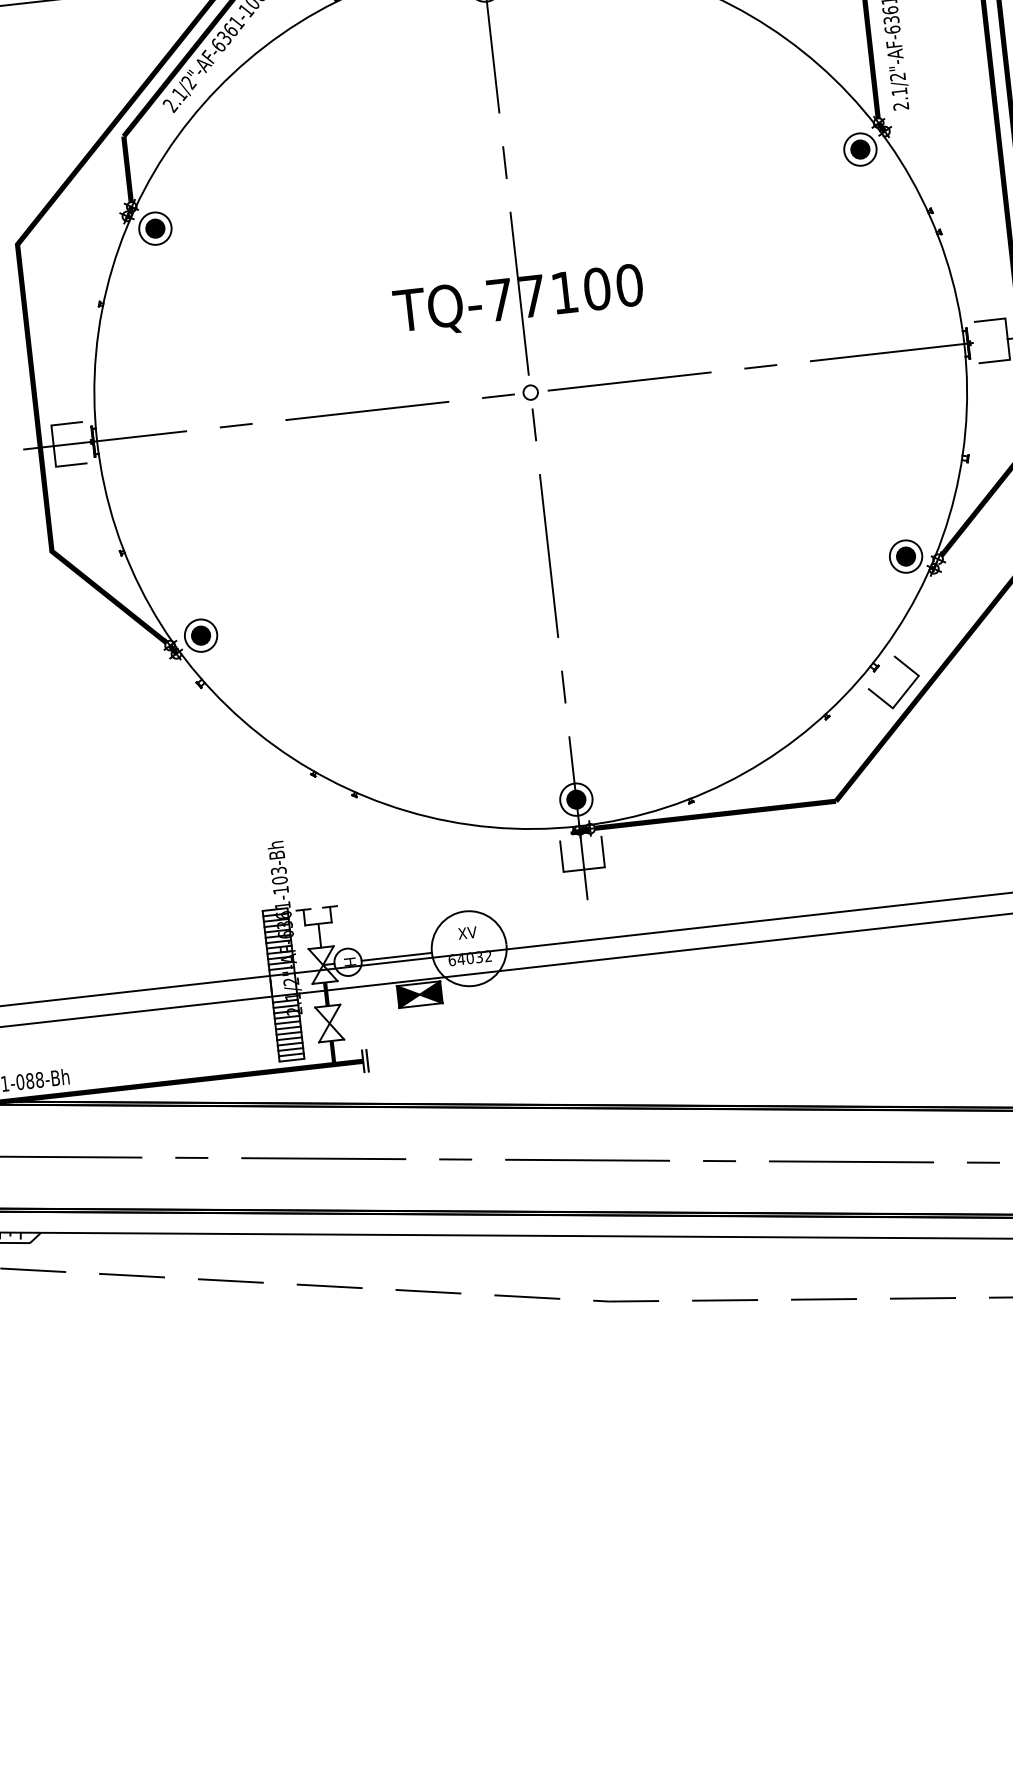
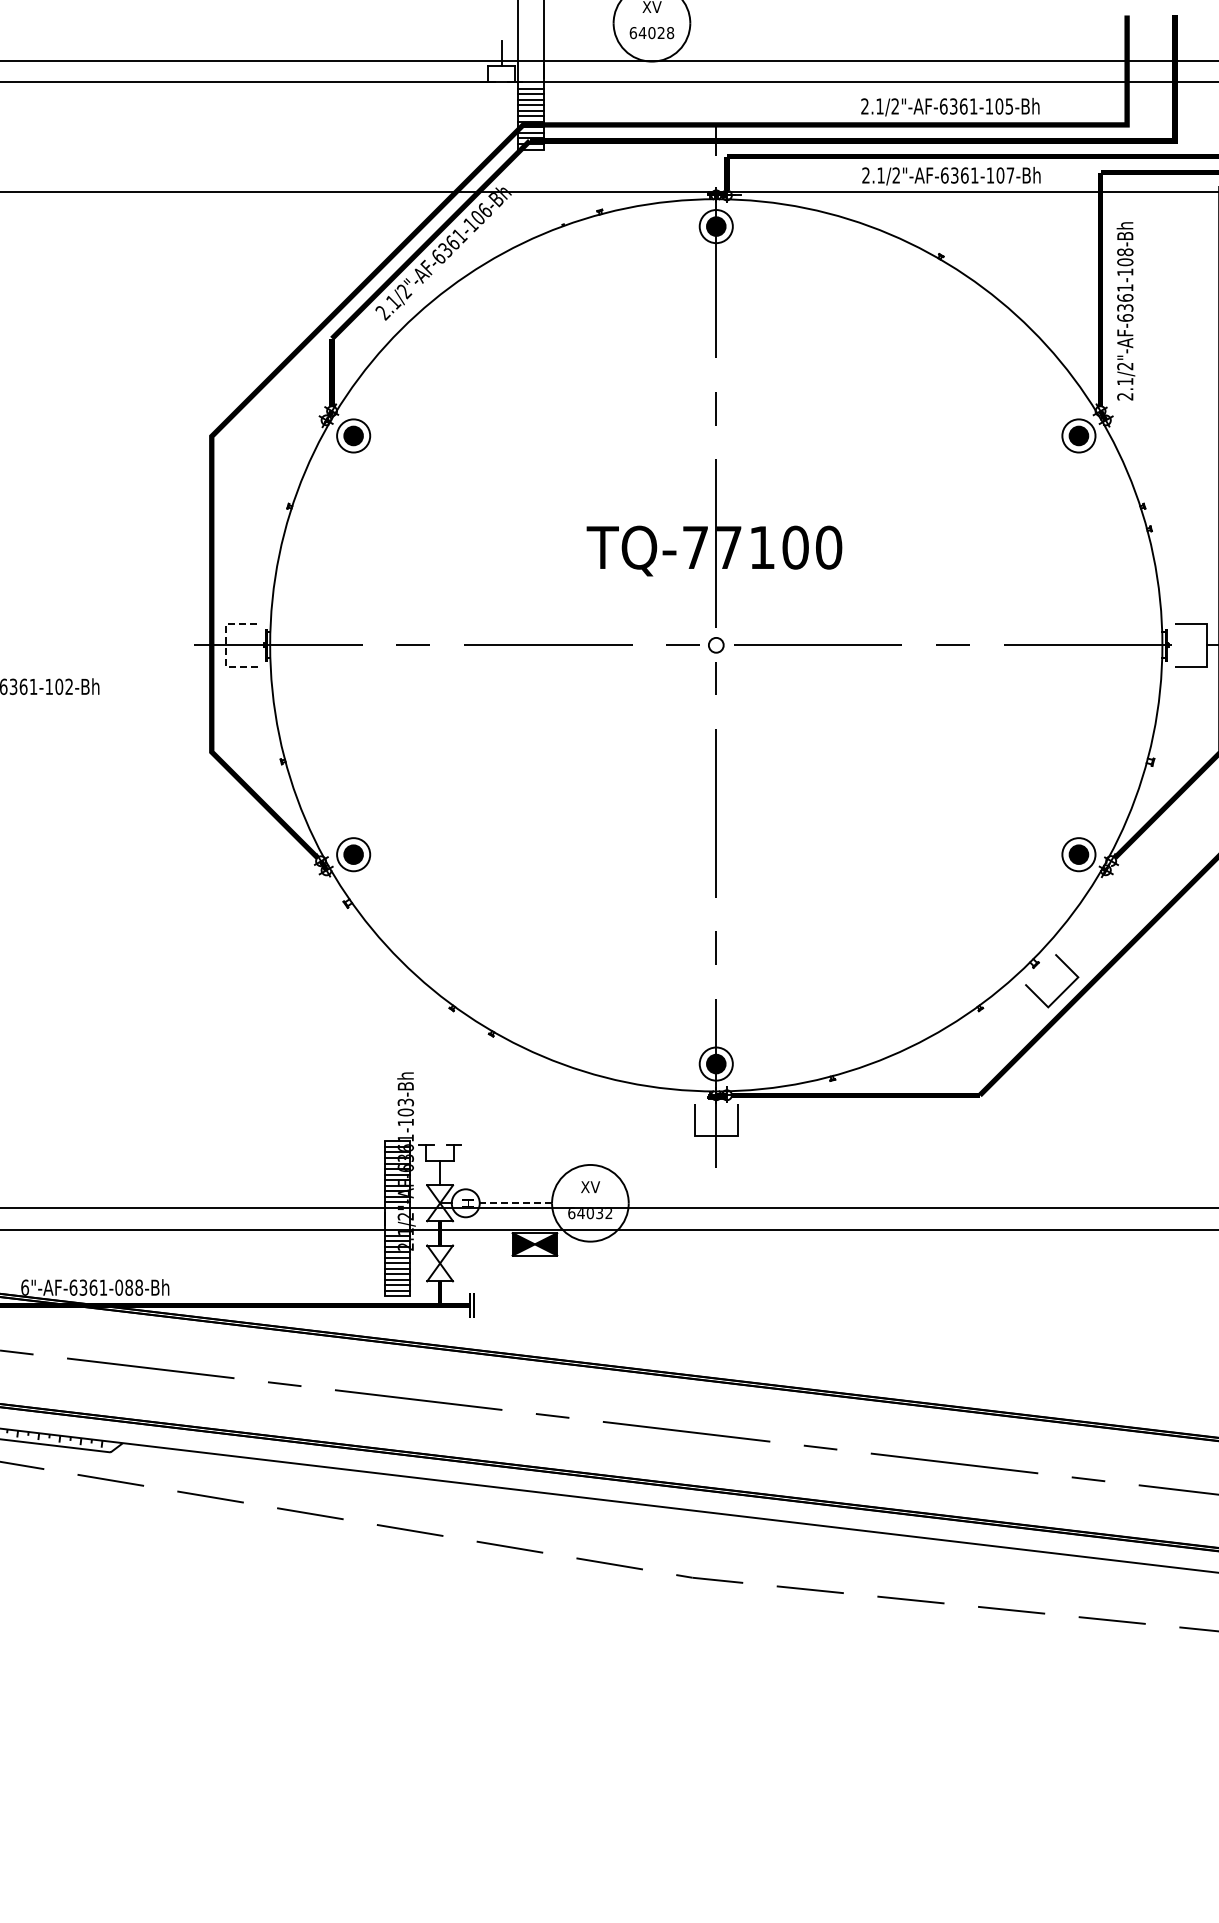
line: (53, 445) -> (225, 644), solid -> dashed
line: (396, 957) -> (515, 1203), solid -> dashed

